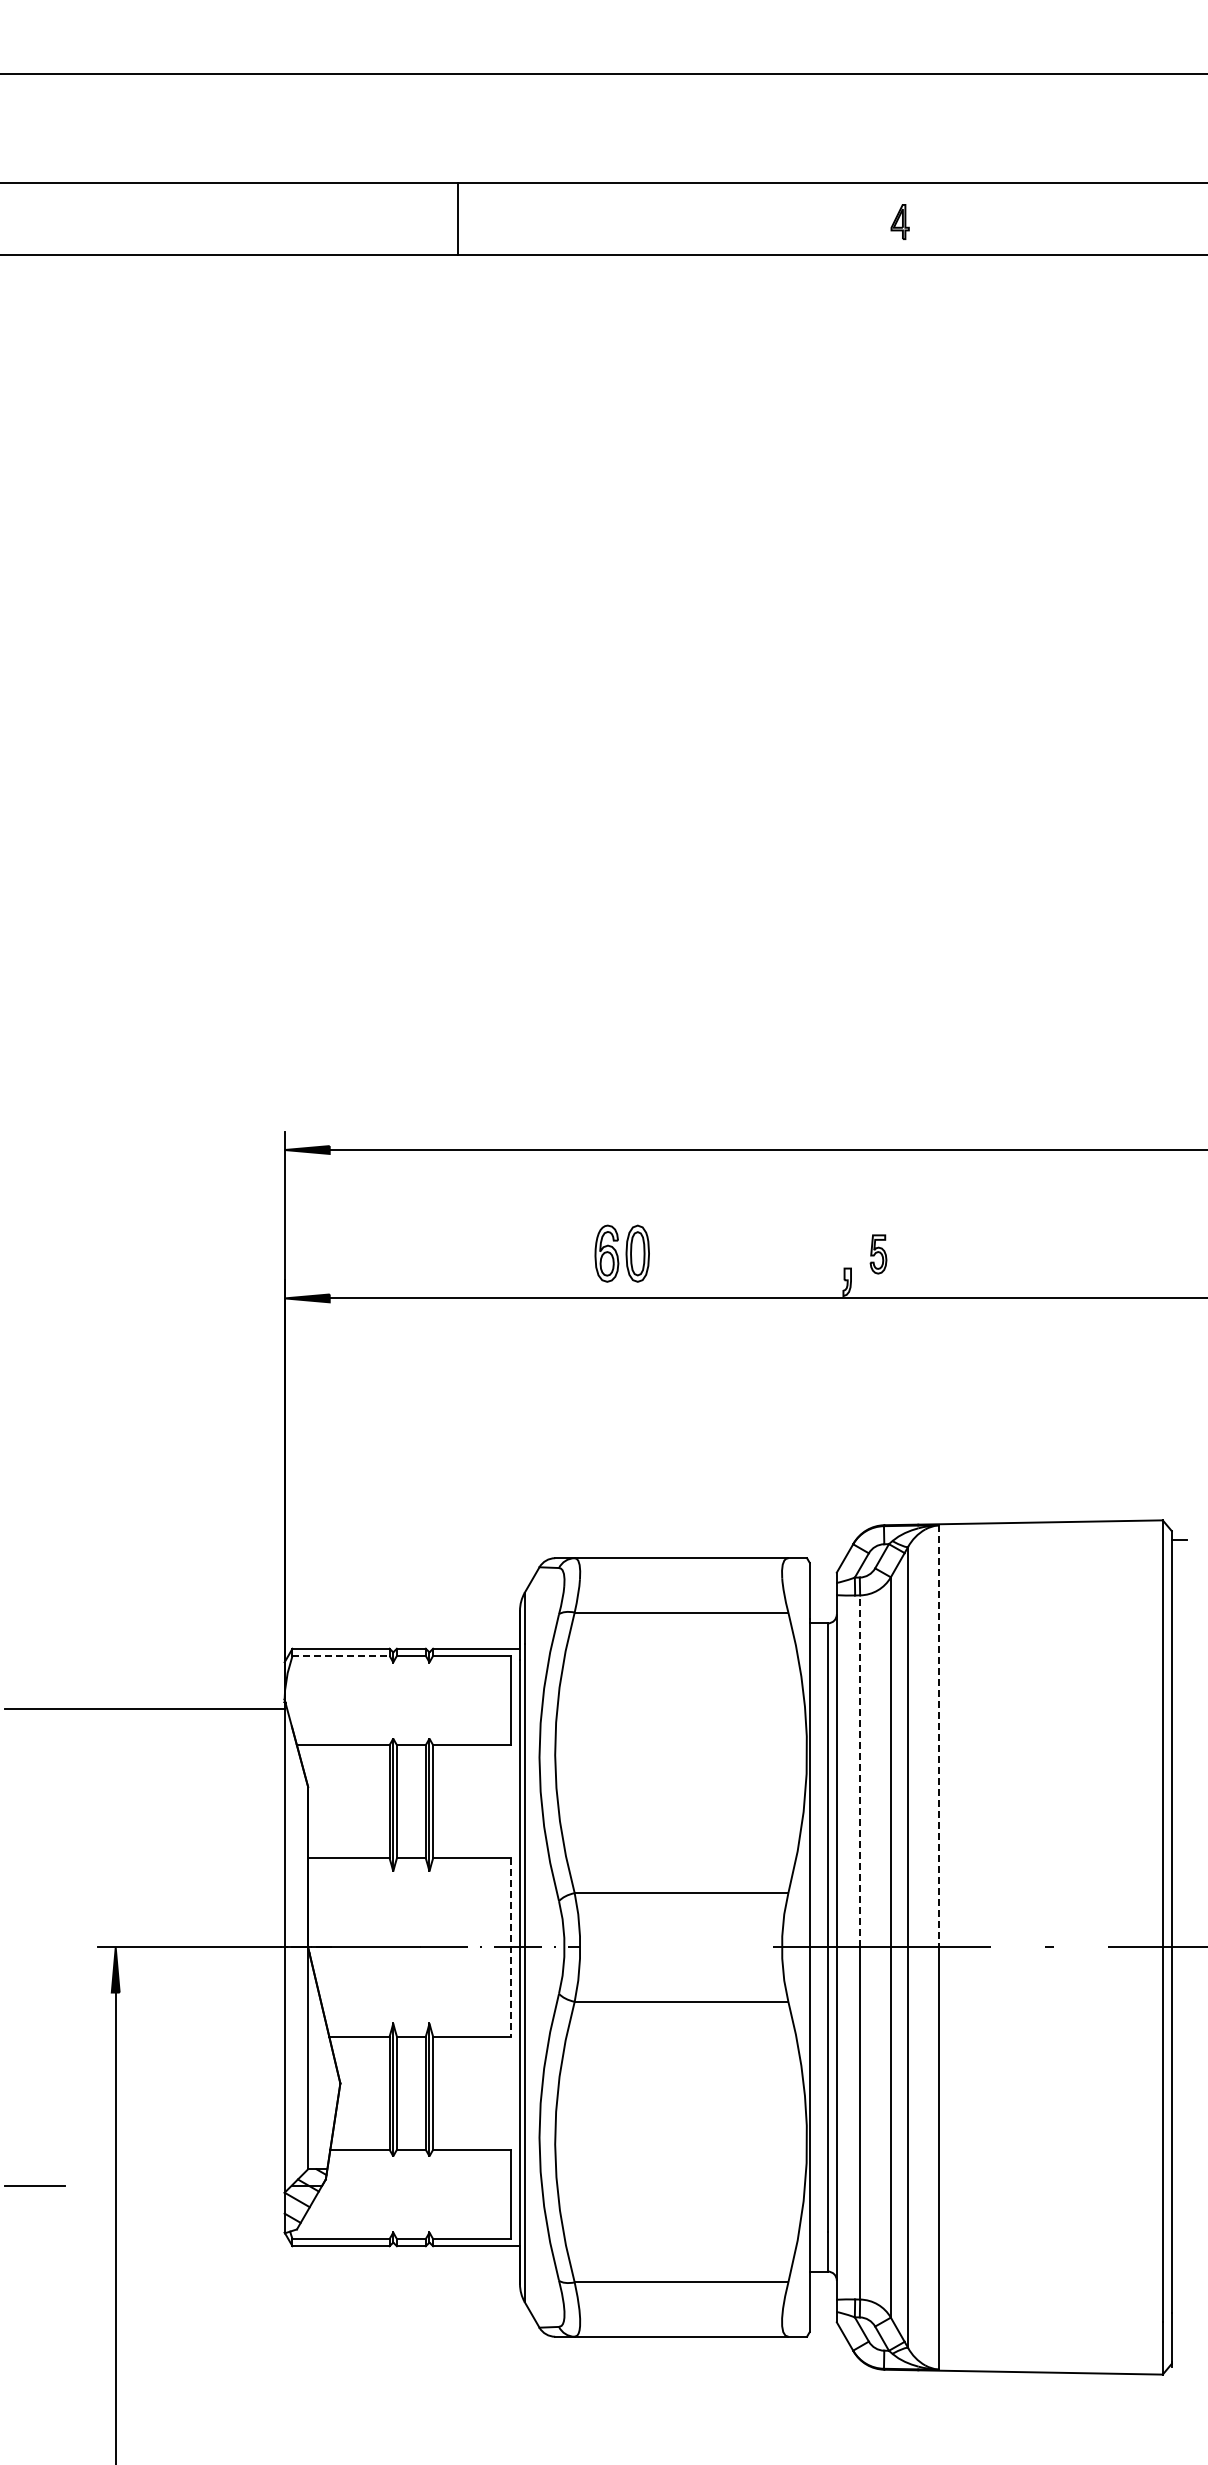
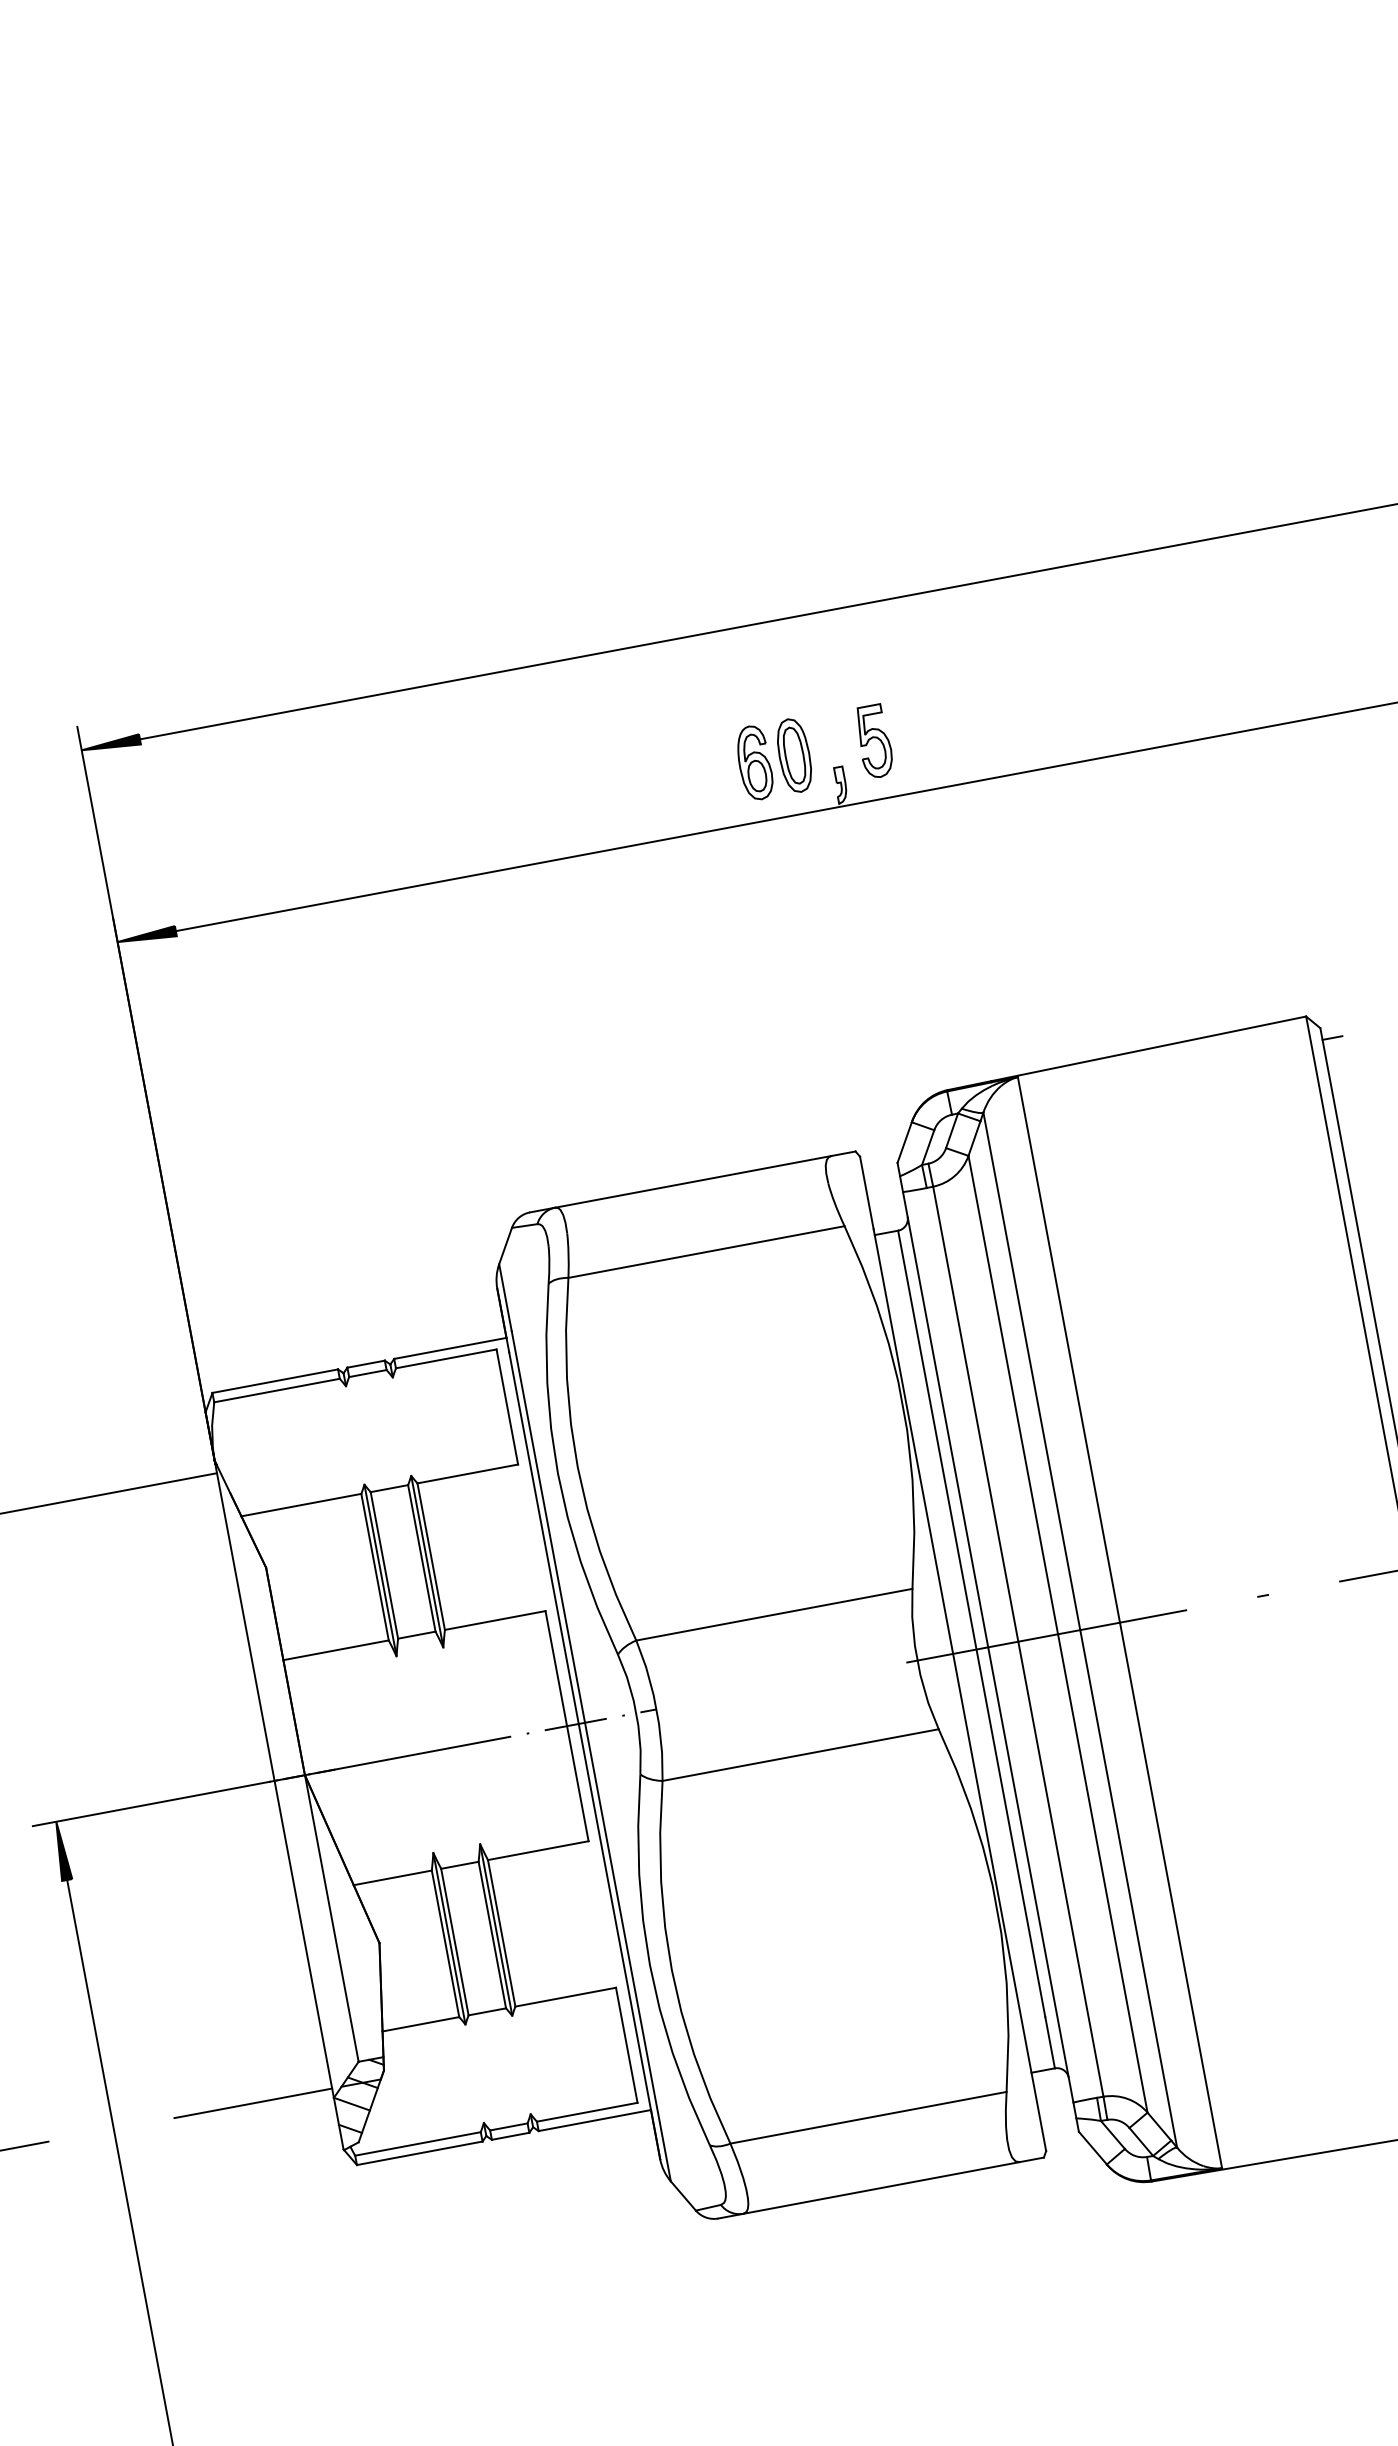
part: (621, 1253) -> (773, 759), moved
part: (878, 1254) -> (874, 741), size x1.43
line: (341, 1656) -> (277, 1391), dashed -> solid
line: (938, 1736) -> (1068, 1350), dashed -> solid
line: (860, 1770) -> (975, 1412), dashed -> solid
line: (510, 1947) -> (566, 1726), dashed -> solid
line: (223, 2185) -> (253, 2103), added

